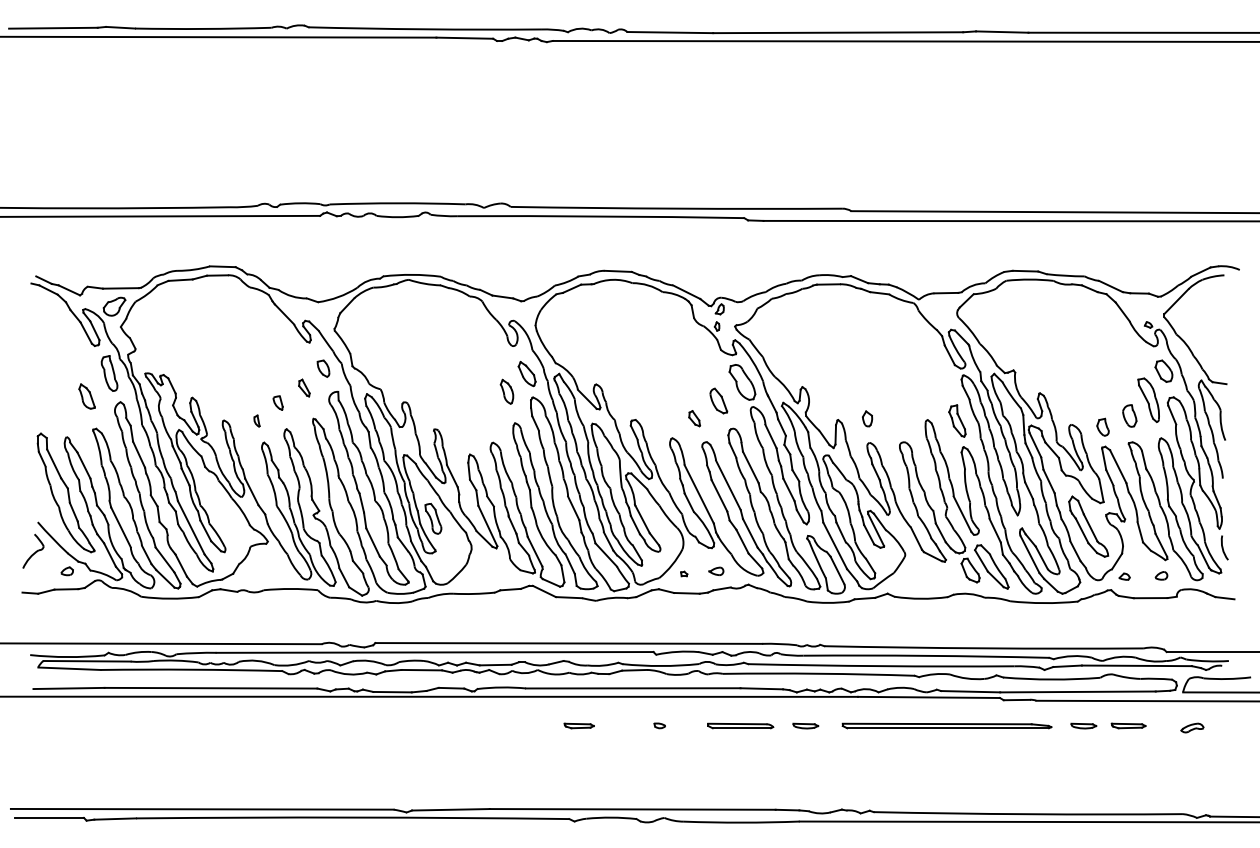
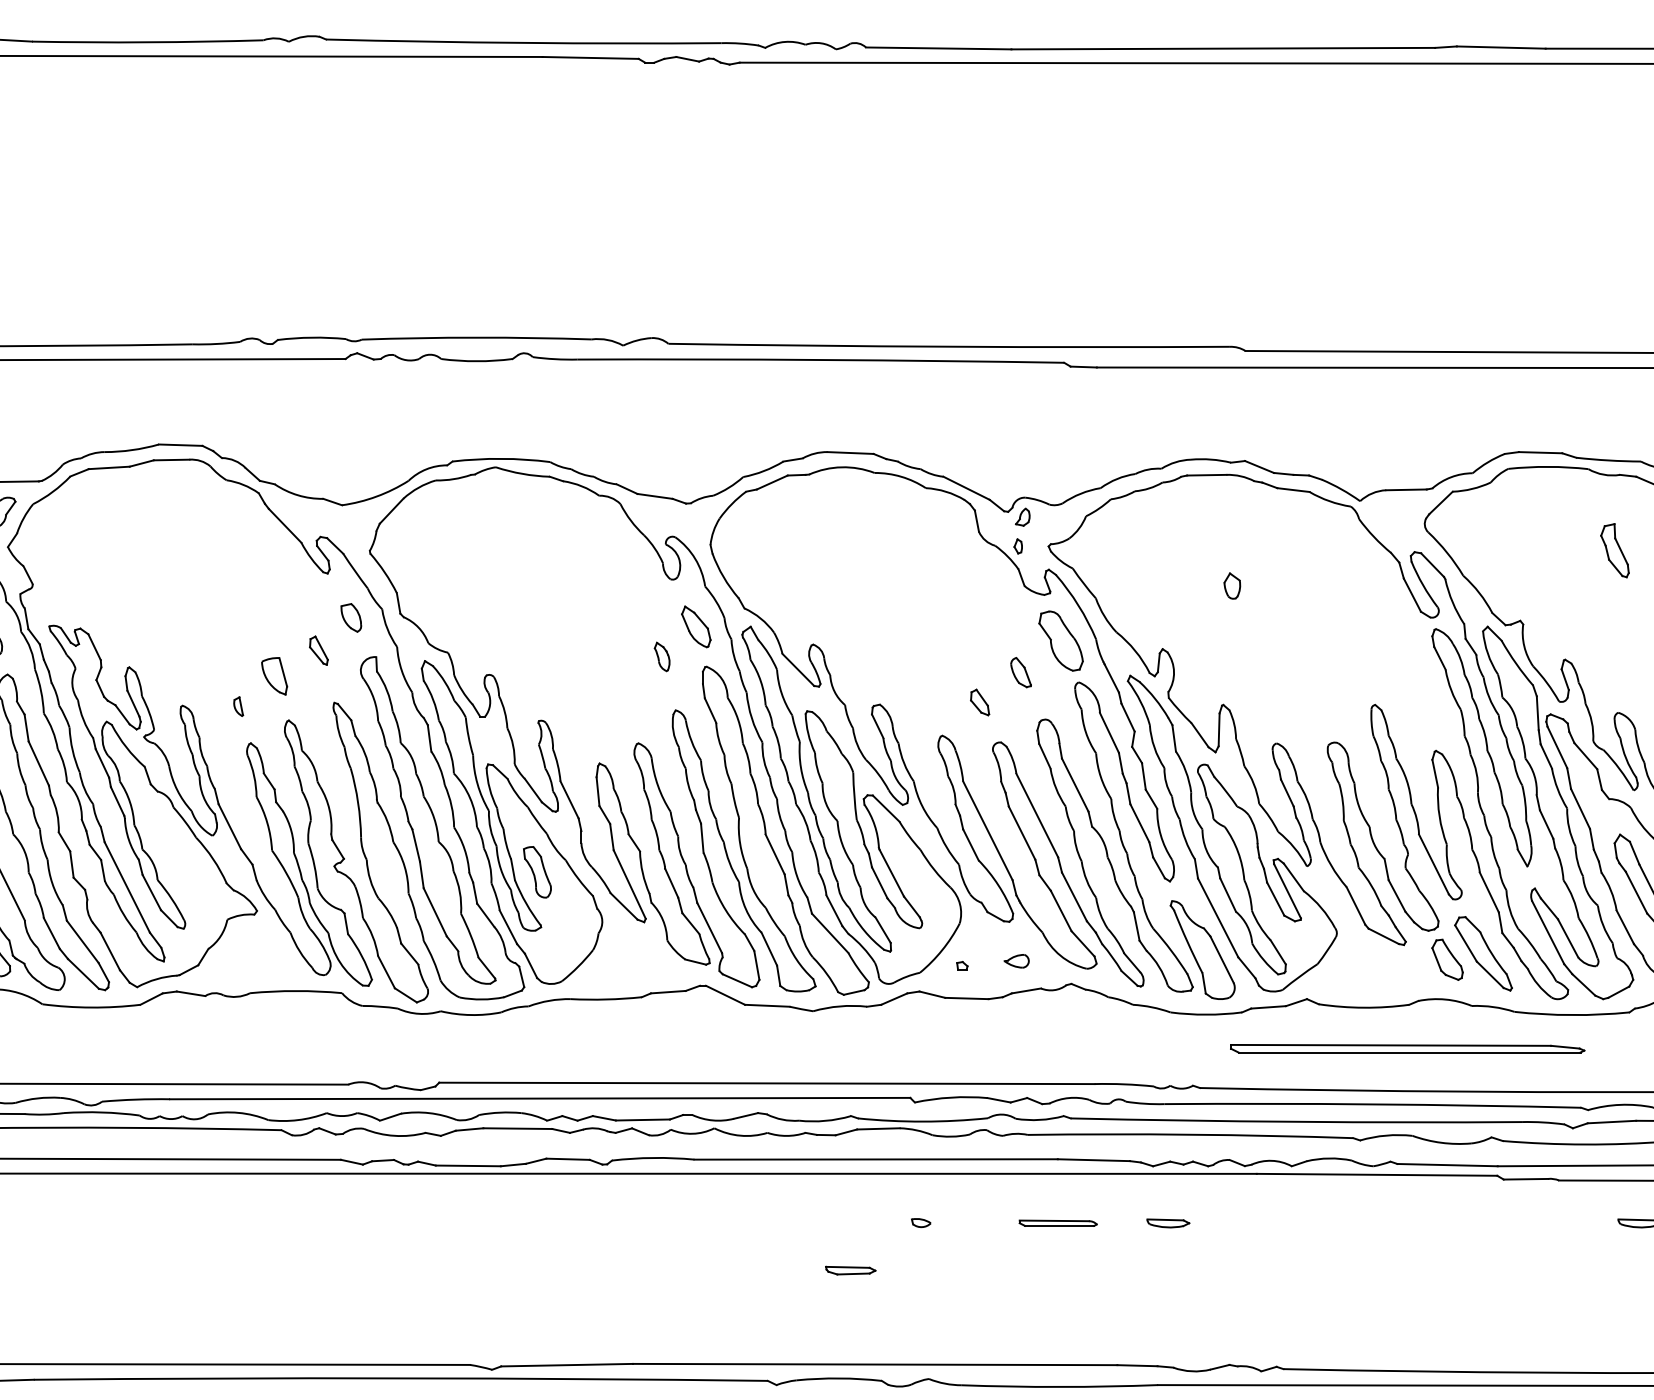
part: (506, 391) -> (661, 656), size x0.7
part: (718, 400) -> (1020, 671), size x0.7
part: (277, 402) -> (273, 675), size x1.6
part: (867, 418) -> (1232, 585), moved
part: (957, 420) -> (1615, 549), moved
part: (578, 725) -> (849, 1269), moved
part: (740, 725) -> (1057, 1222), size x0.7
part: (946, 725) -> (1406, 1047), moved

